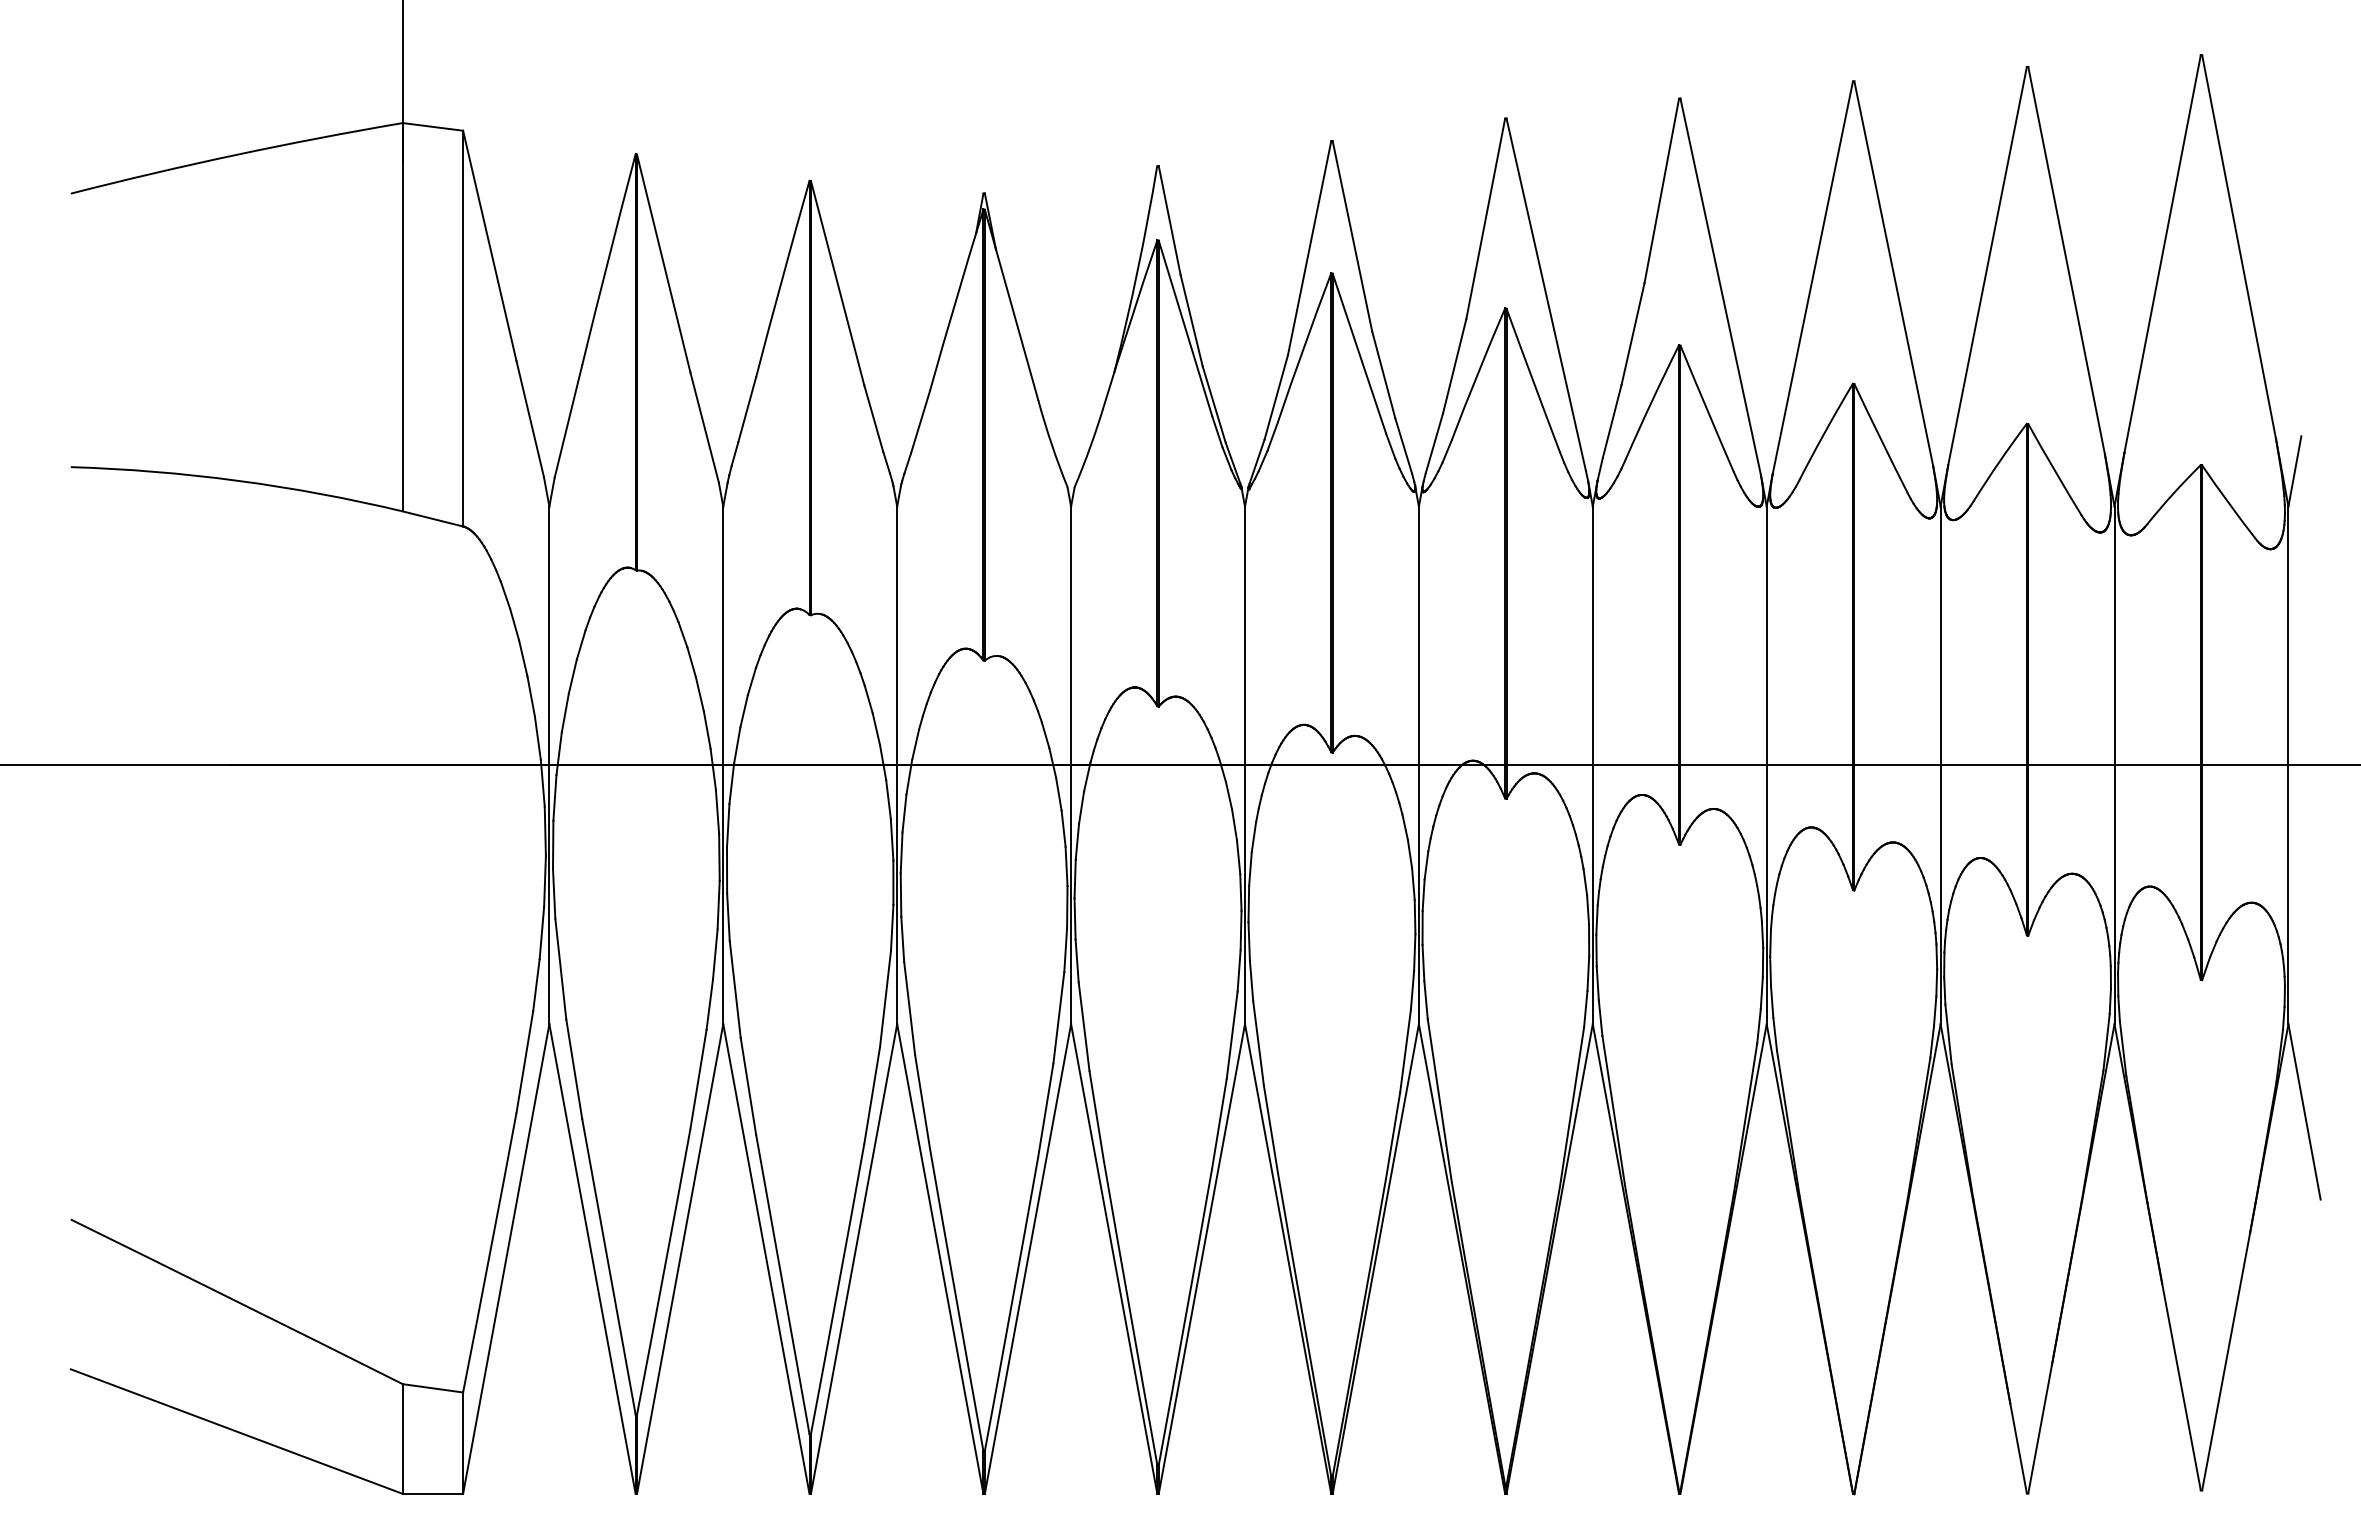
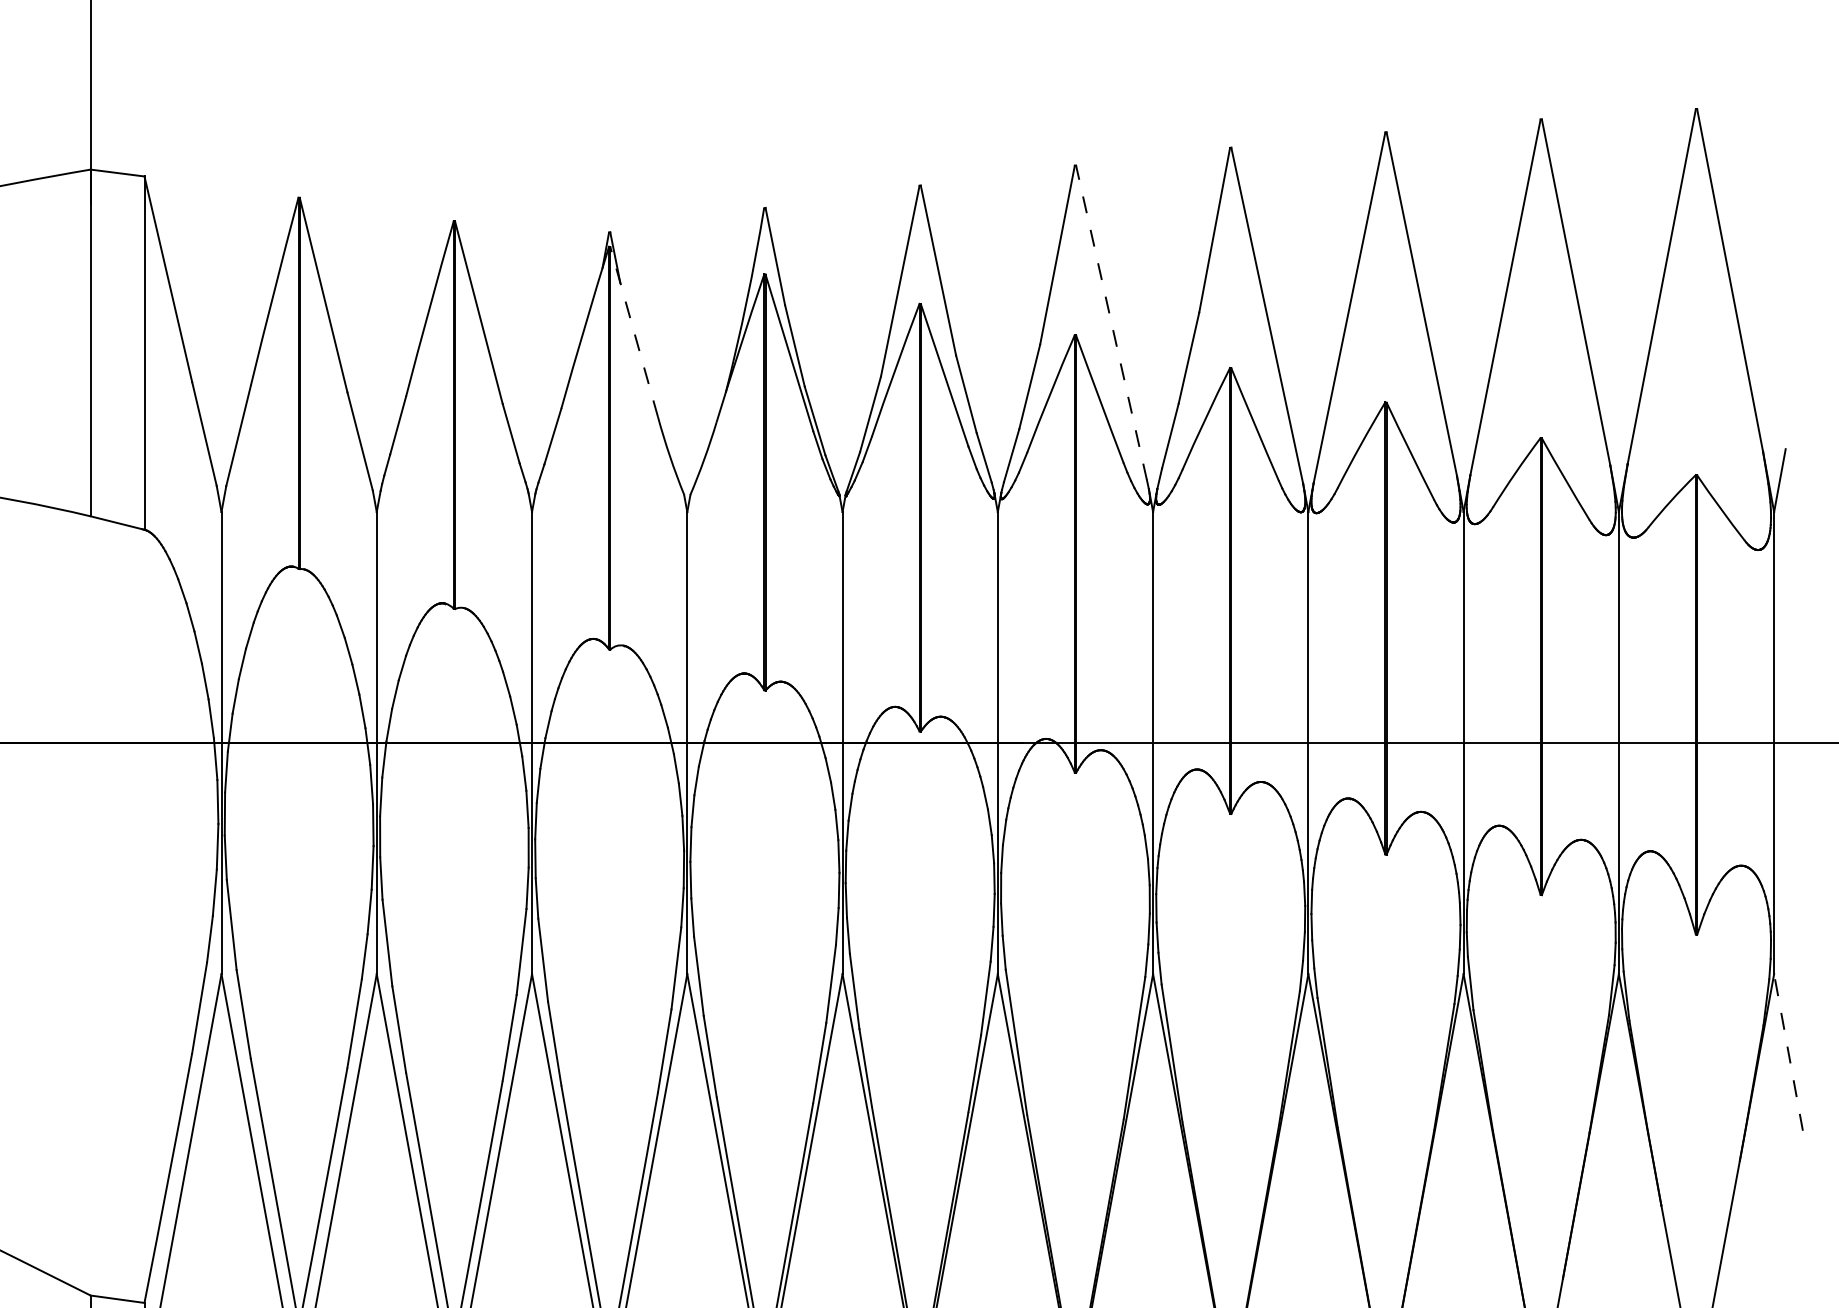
line: (1546, 294) -> (1111, 322), solid -> dashed
line: (1011, 304) -> (634, 331), solid -> dashed
line: (2304, 1111) -> (1788, 1052), solid -> dashed

